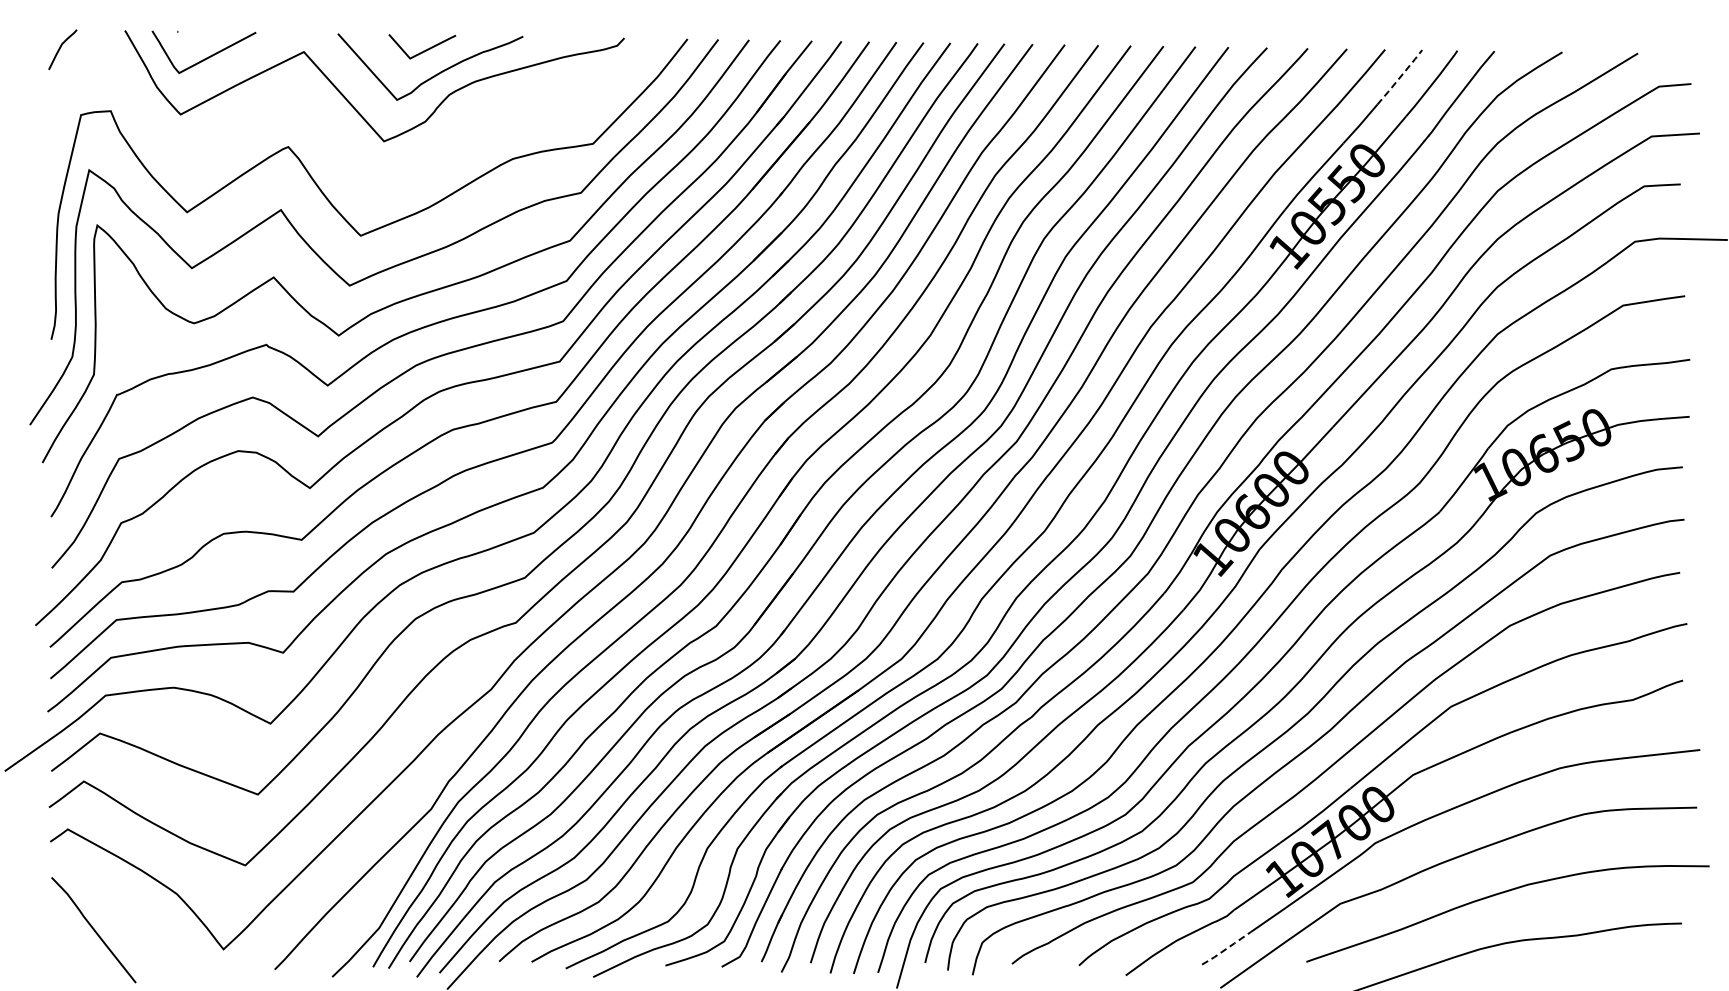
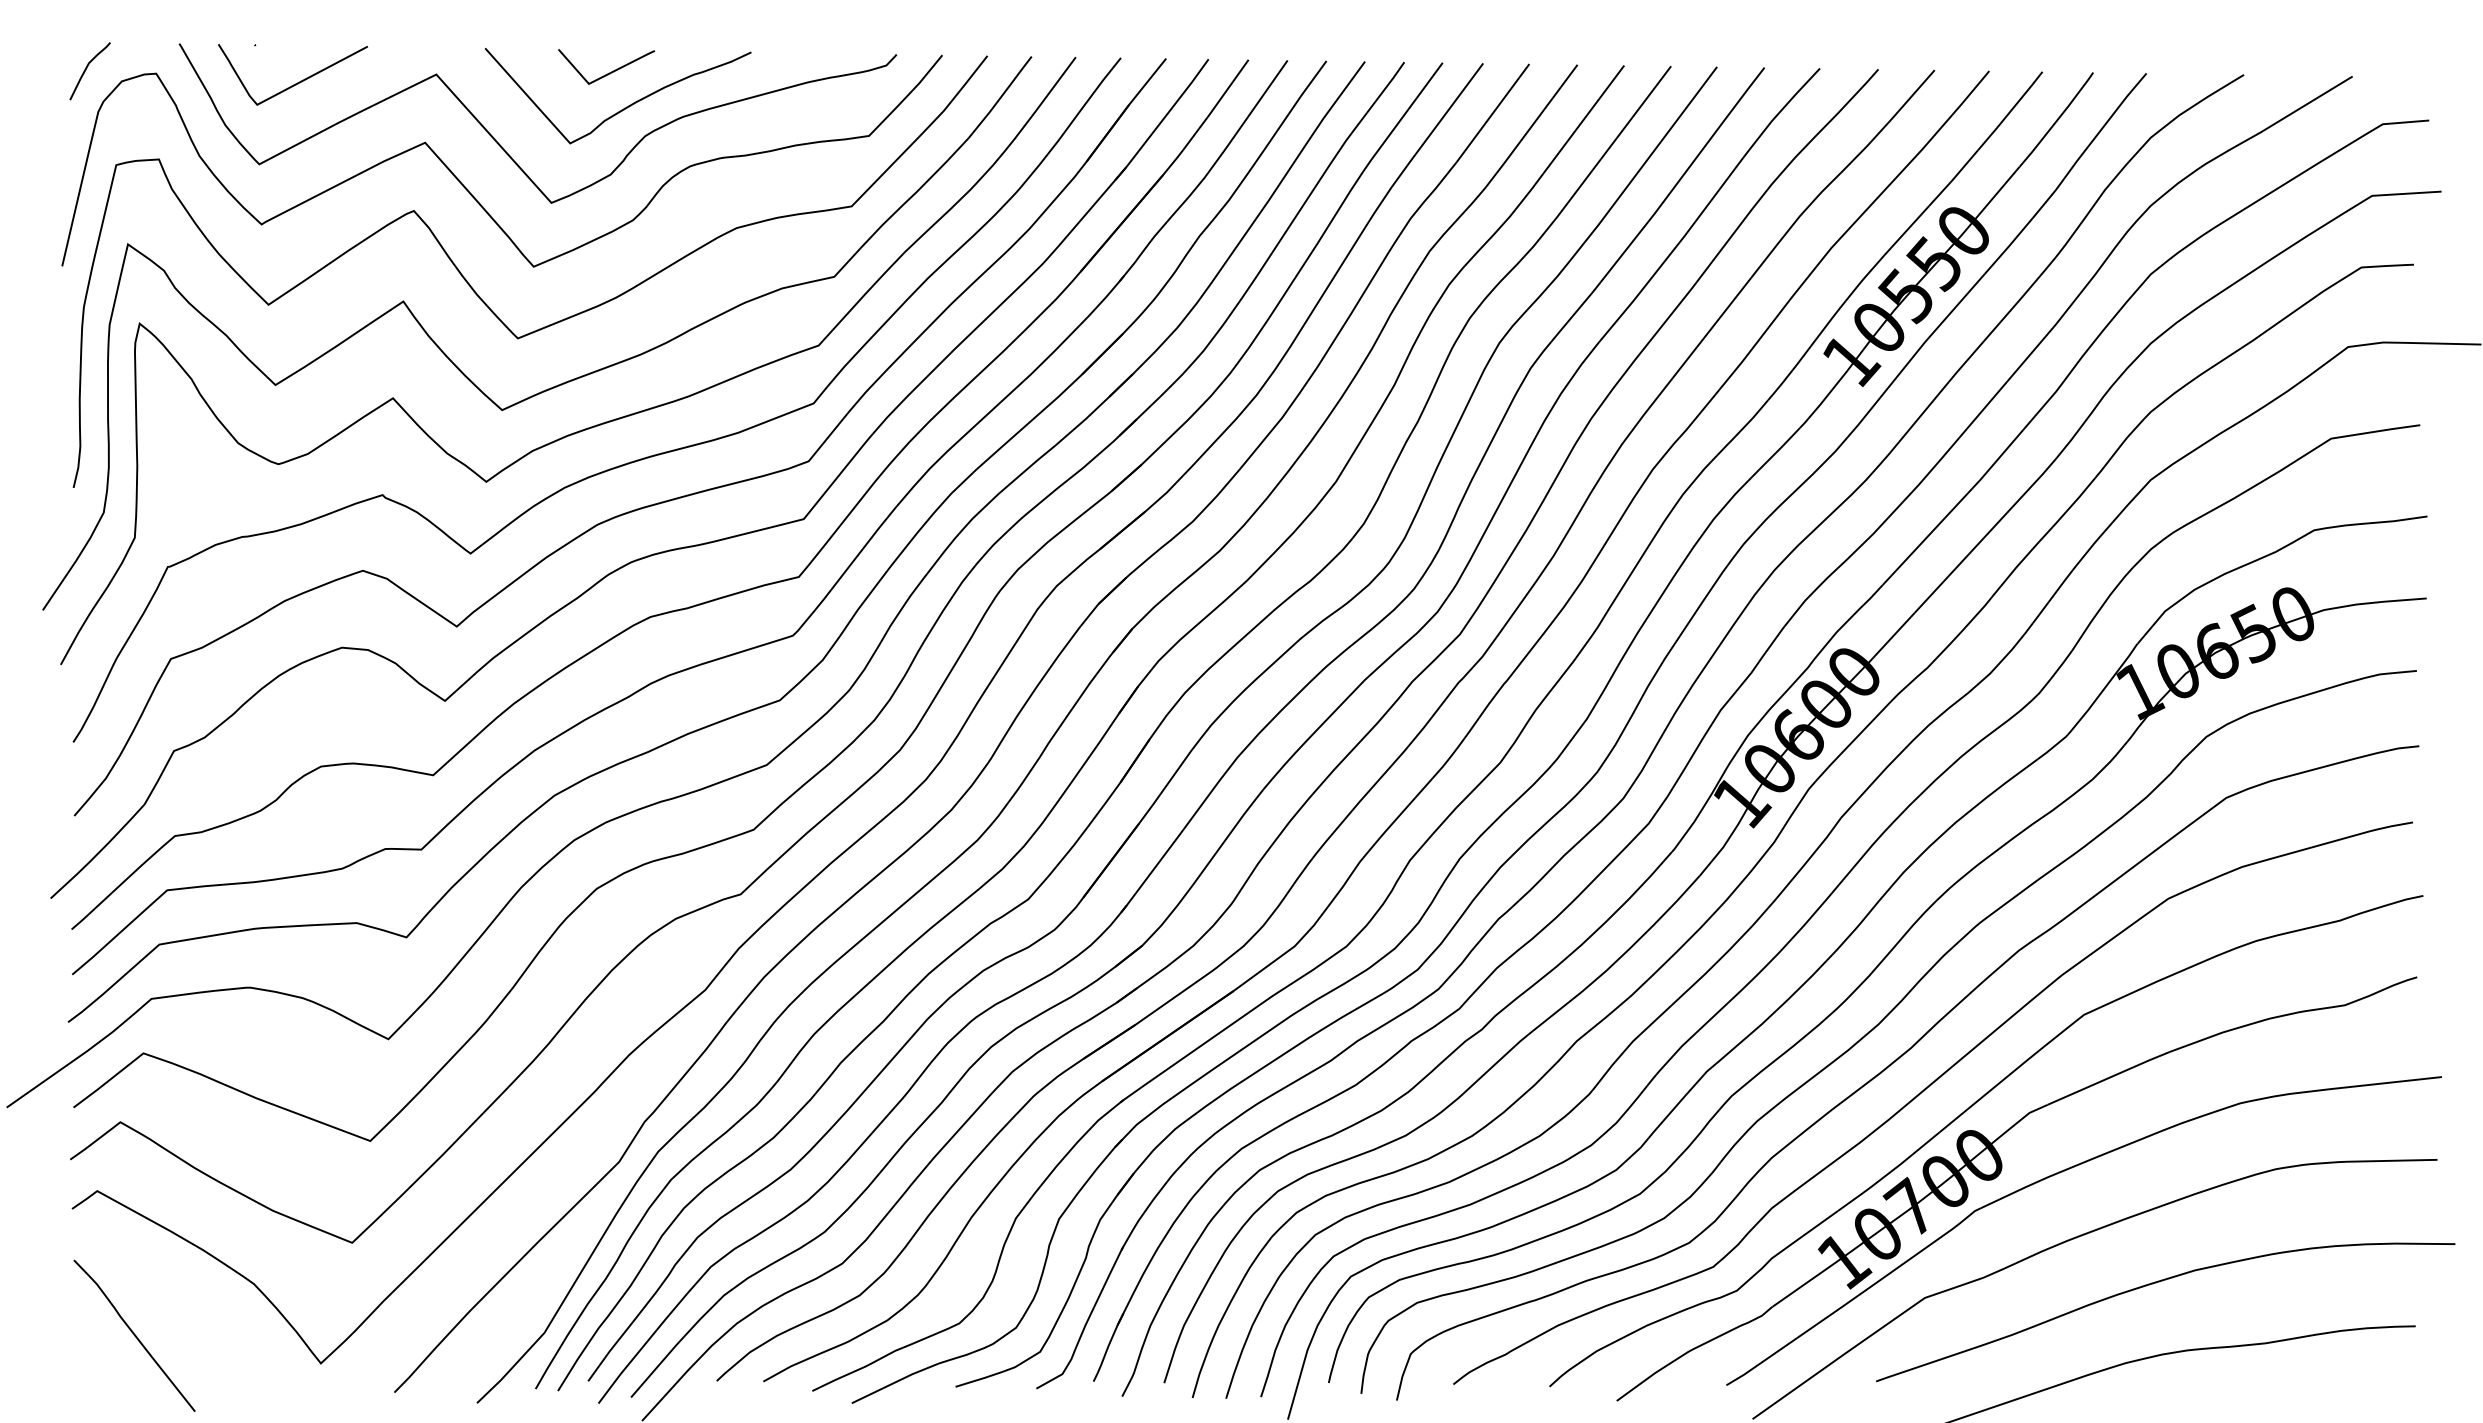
line: (1400, 77) -> (2011, 111), dashed -> solid
curve: (324, 129) -> (465, 185), added
line: (1227, 948) -> (1762, 1362), dashed -> solid

